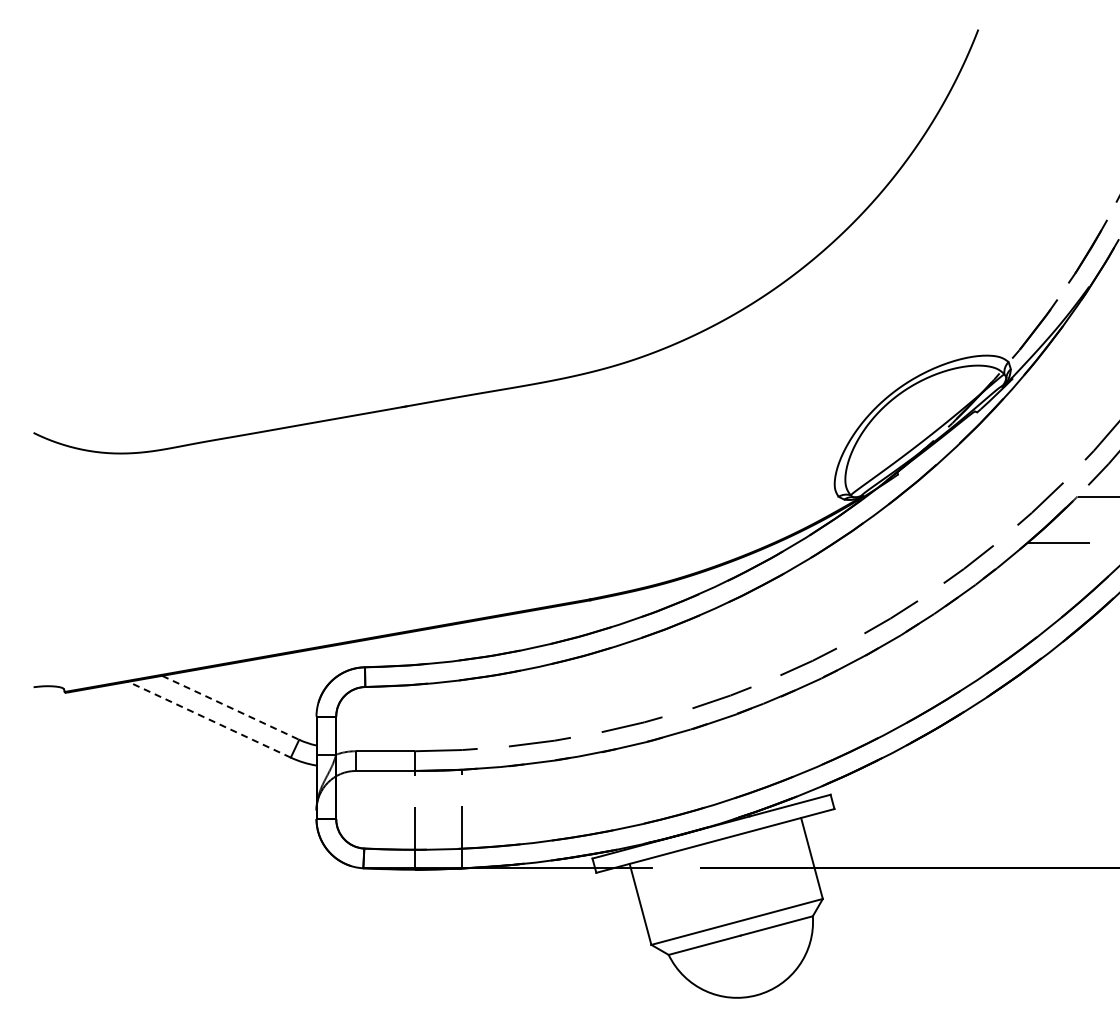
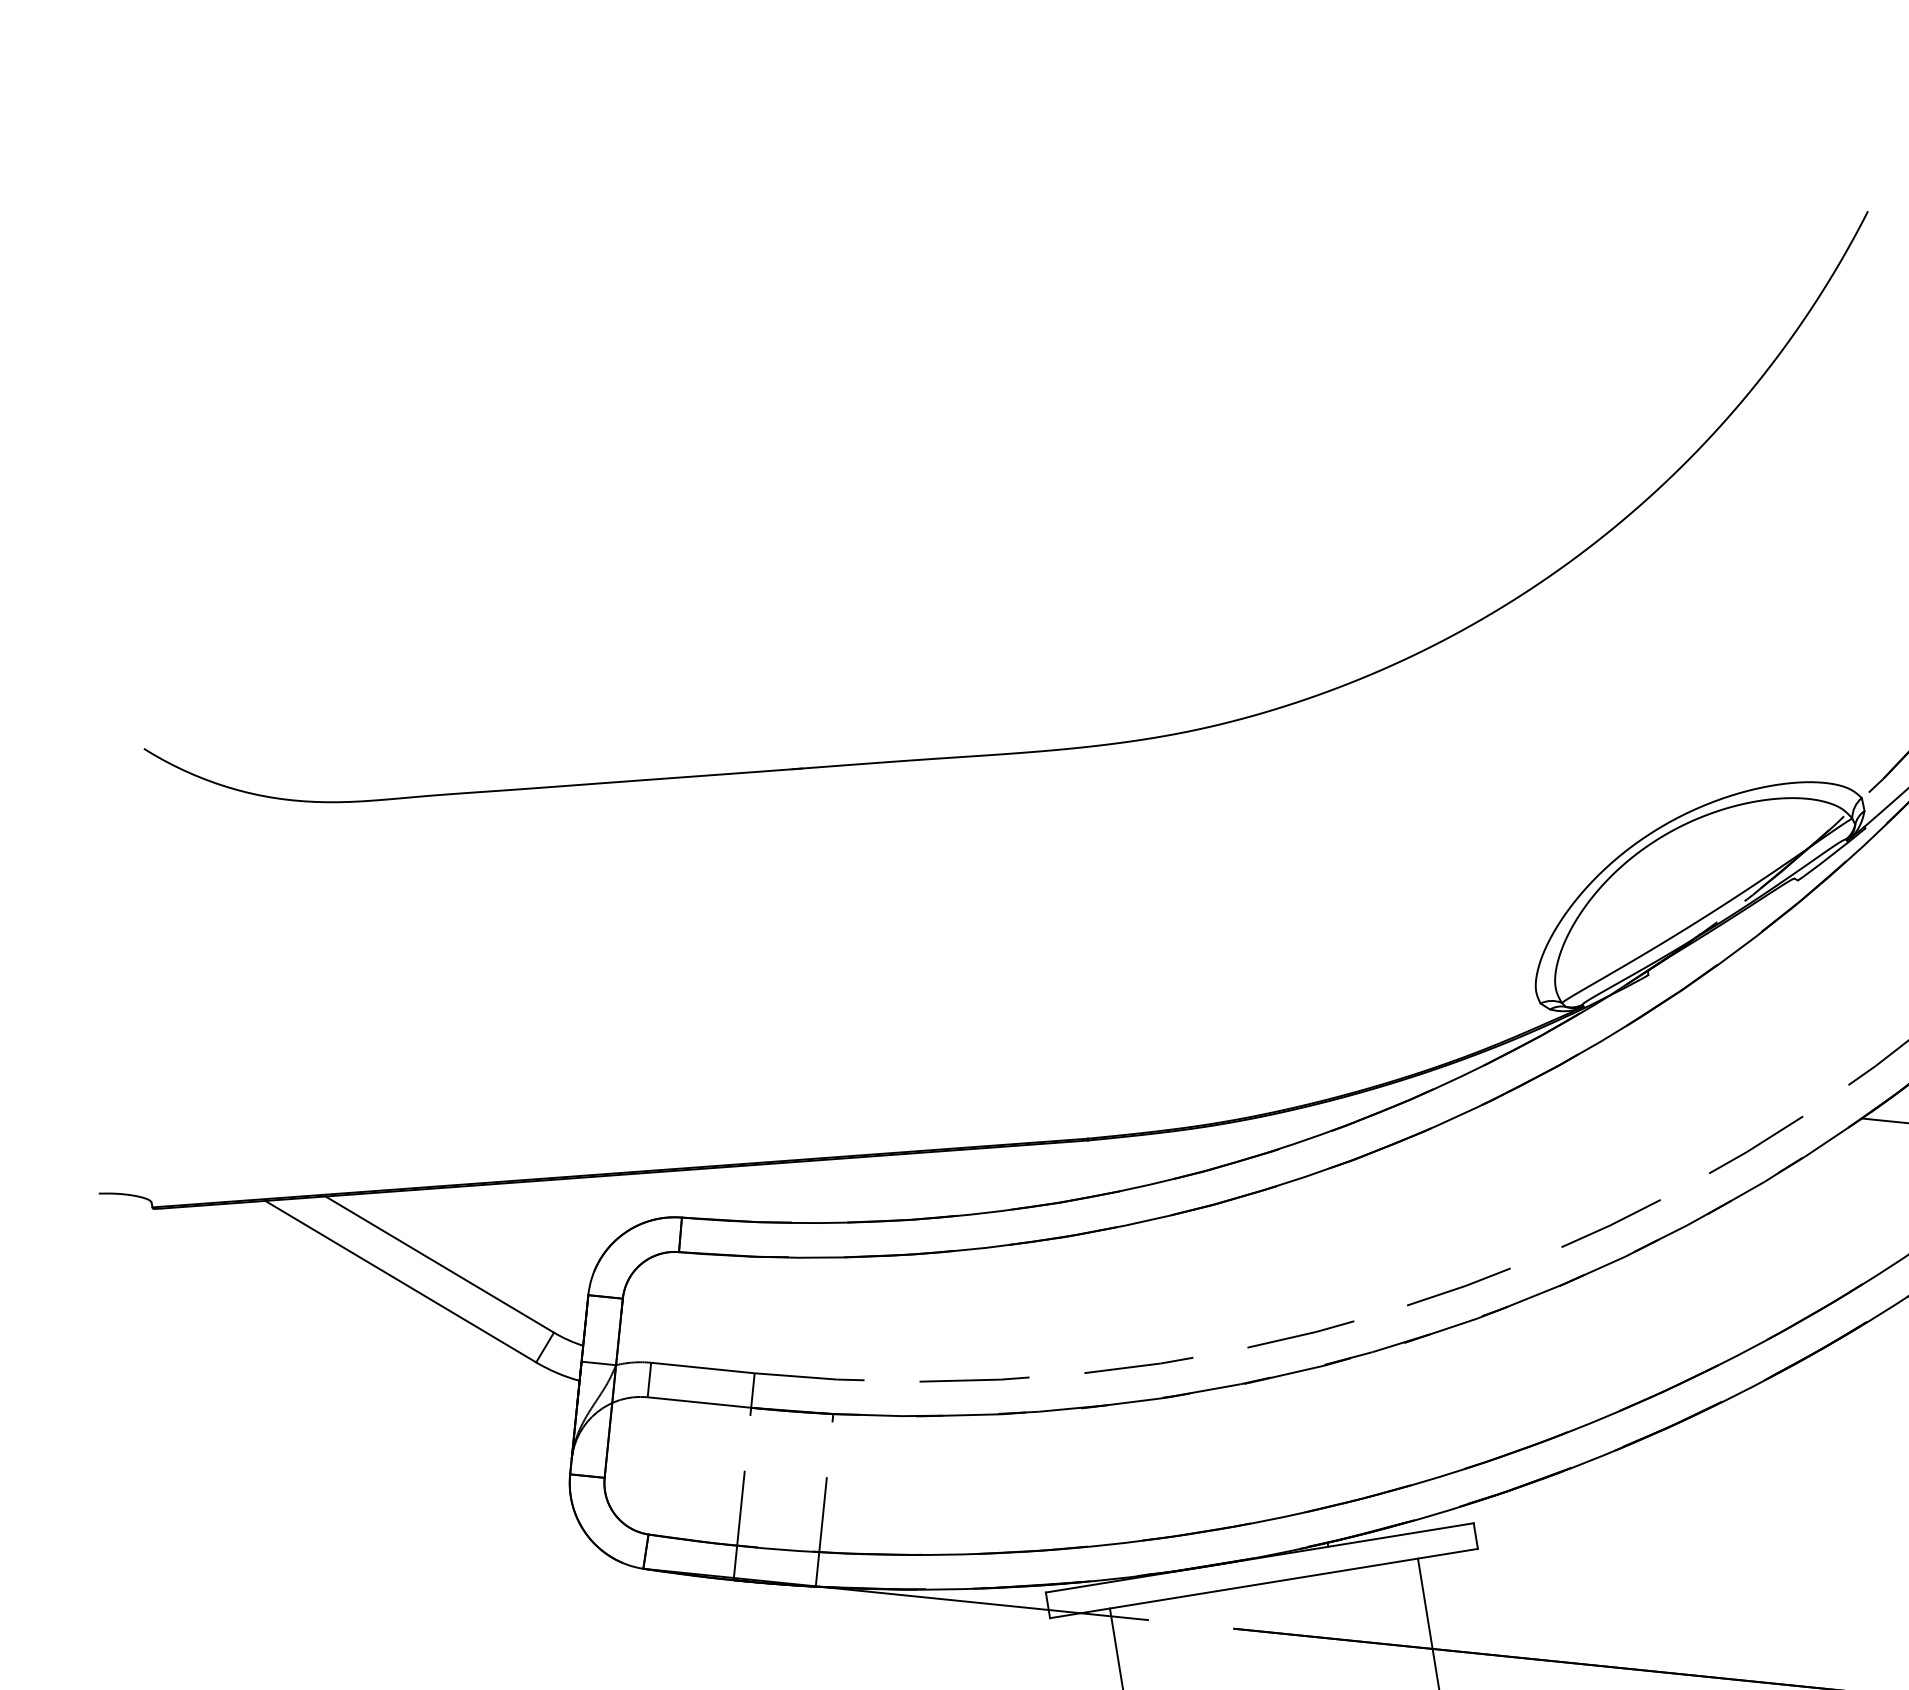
line: (230, 707) -> (439, 1264), dashed -> solid
line: (209, 719) -> (400, 1281), dashed -> solid

